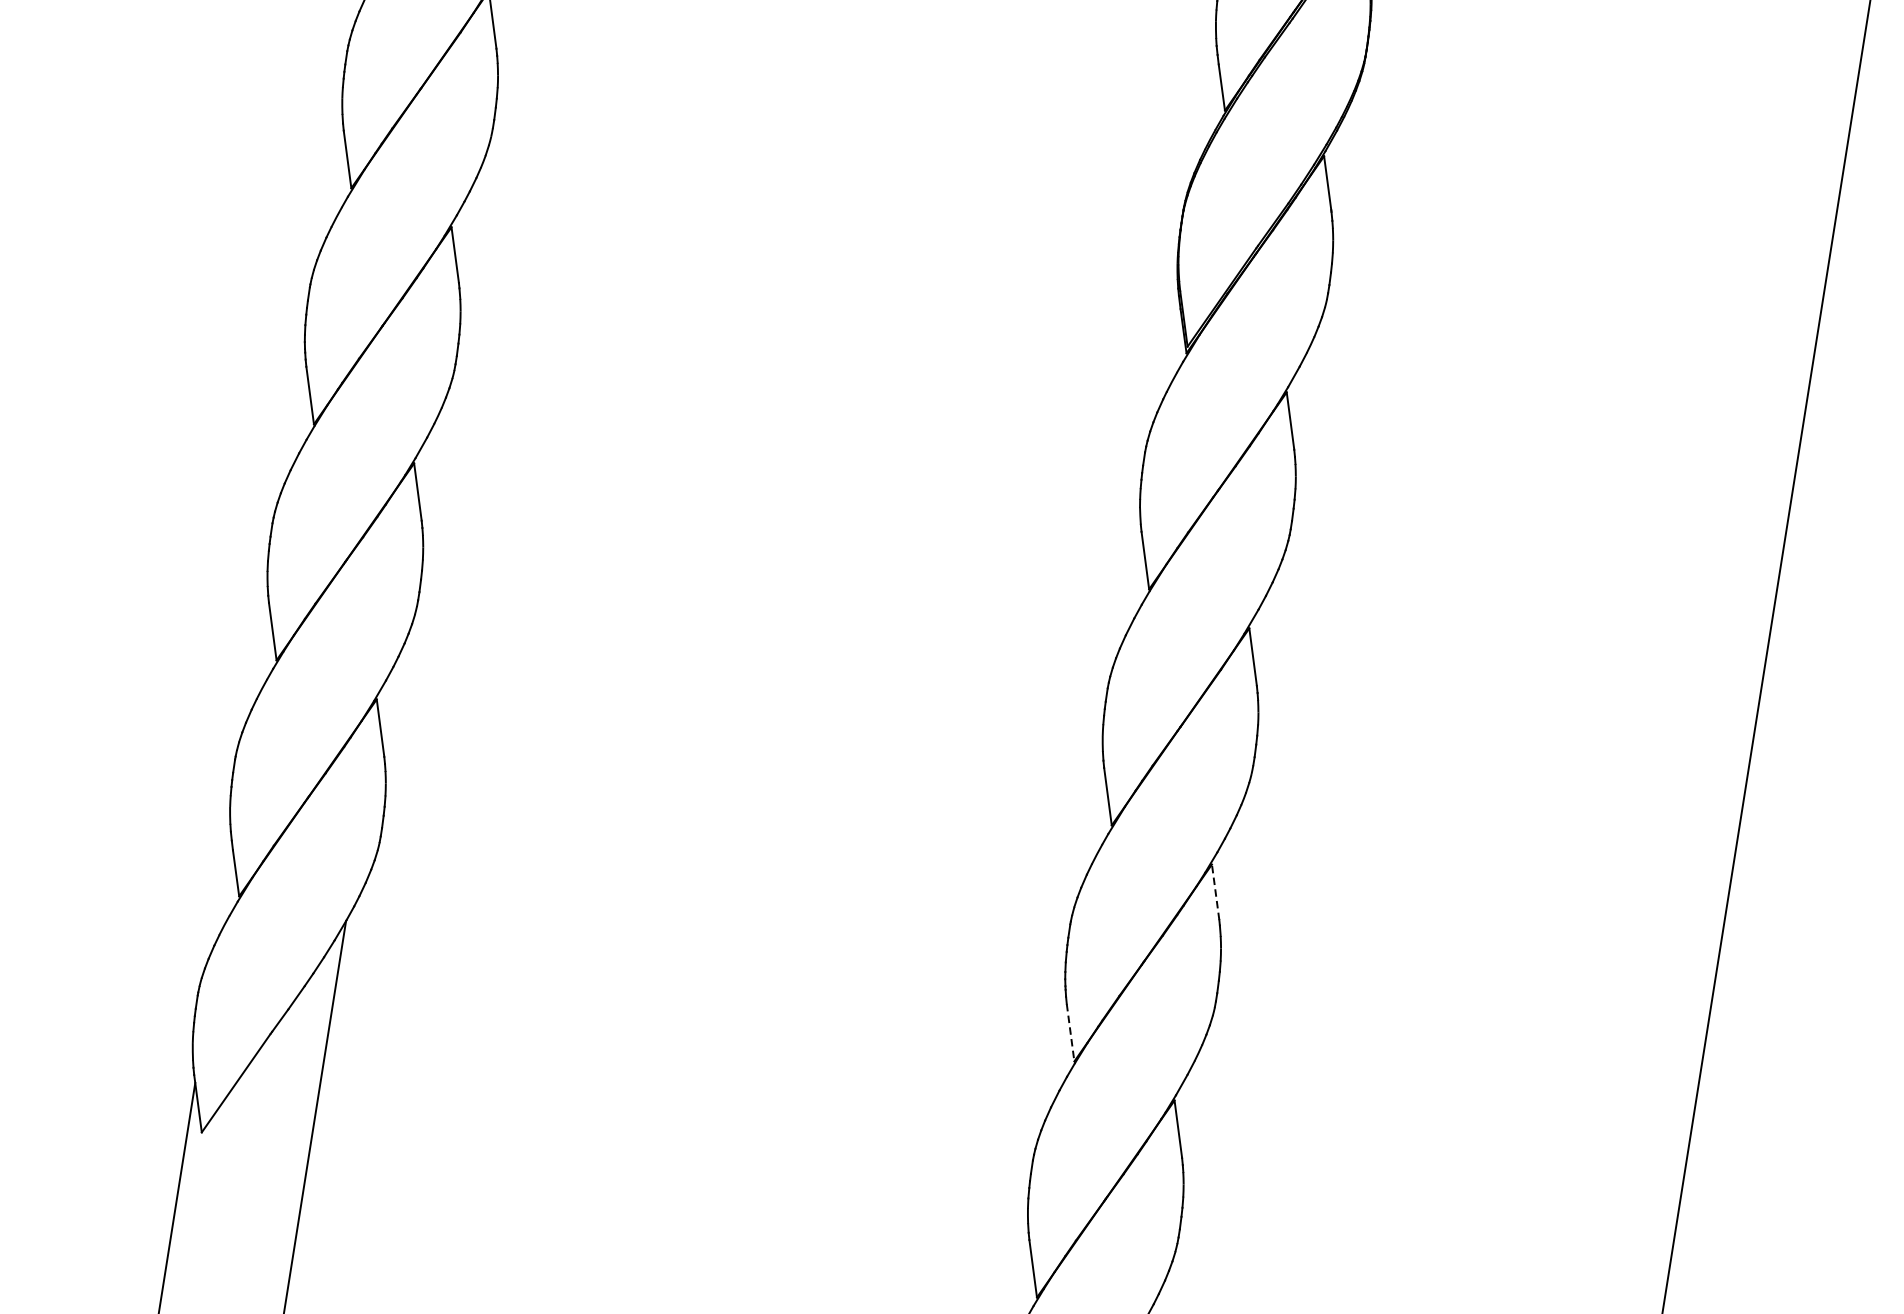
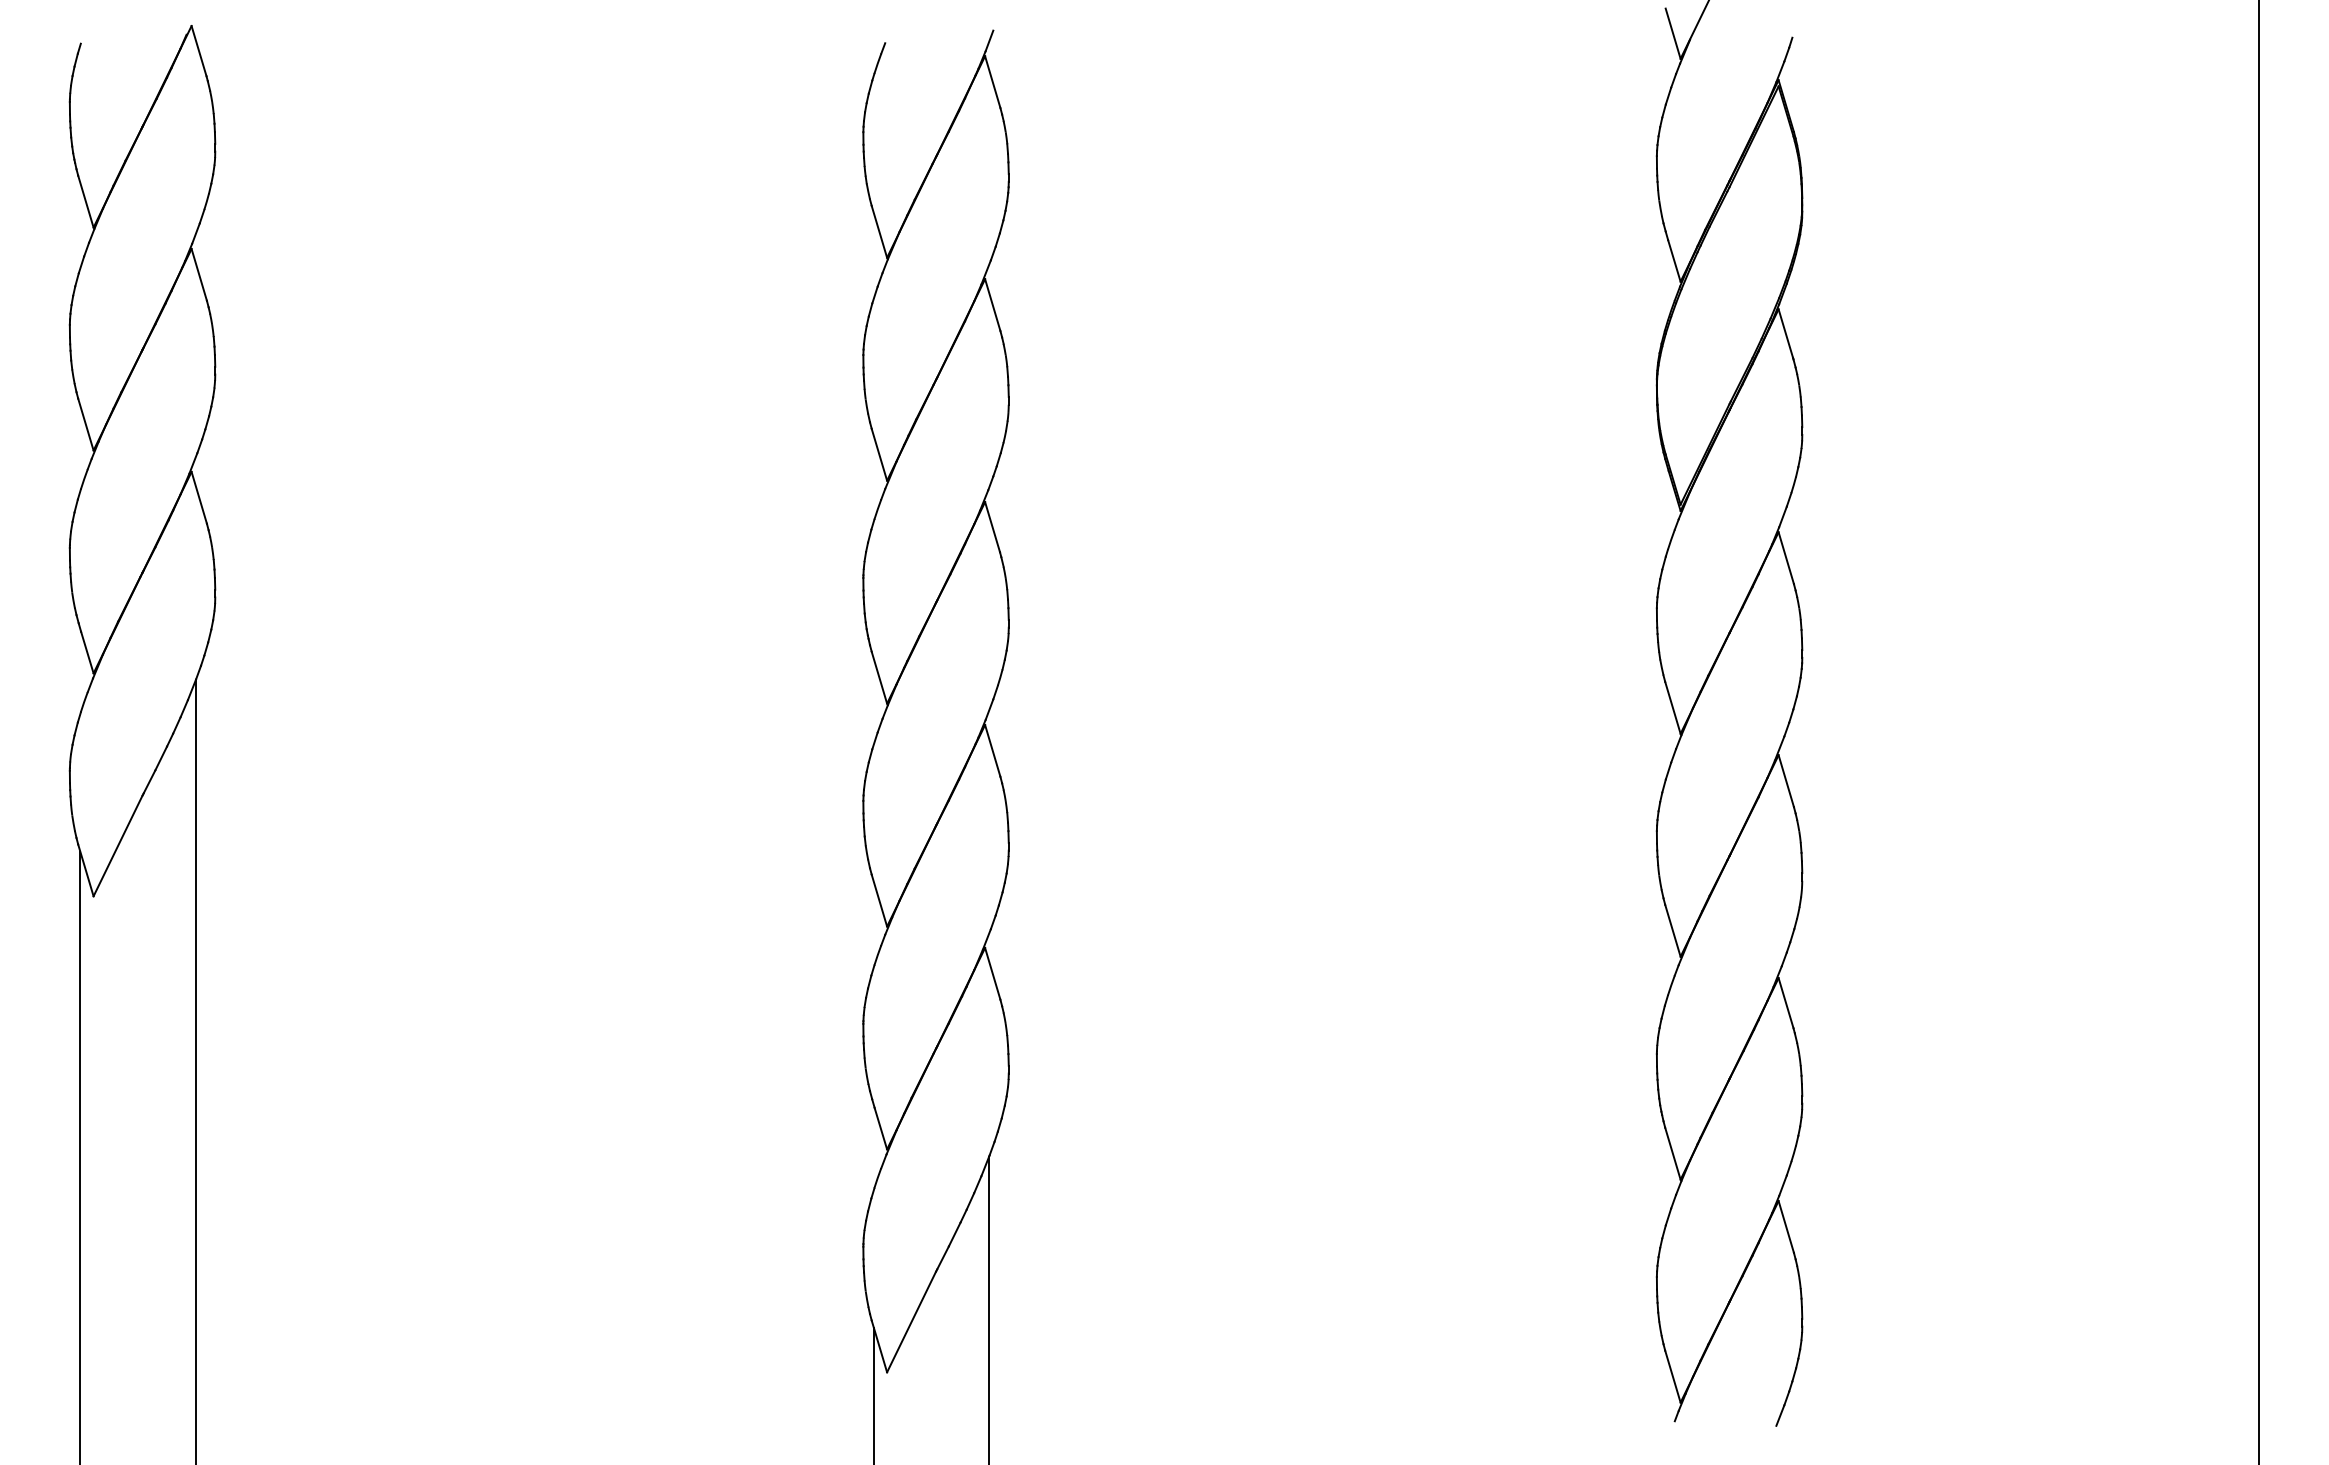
line: (1215, 891) -> (1785, 1002), dashed -> solid
line: (1071, 1033) -> (1673, 1154), dashed -> solid

